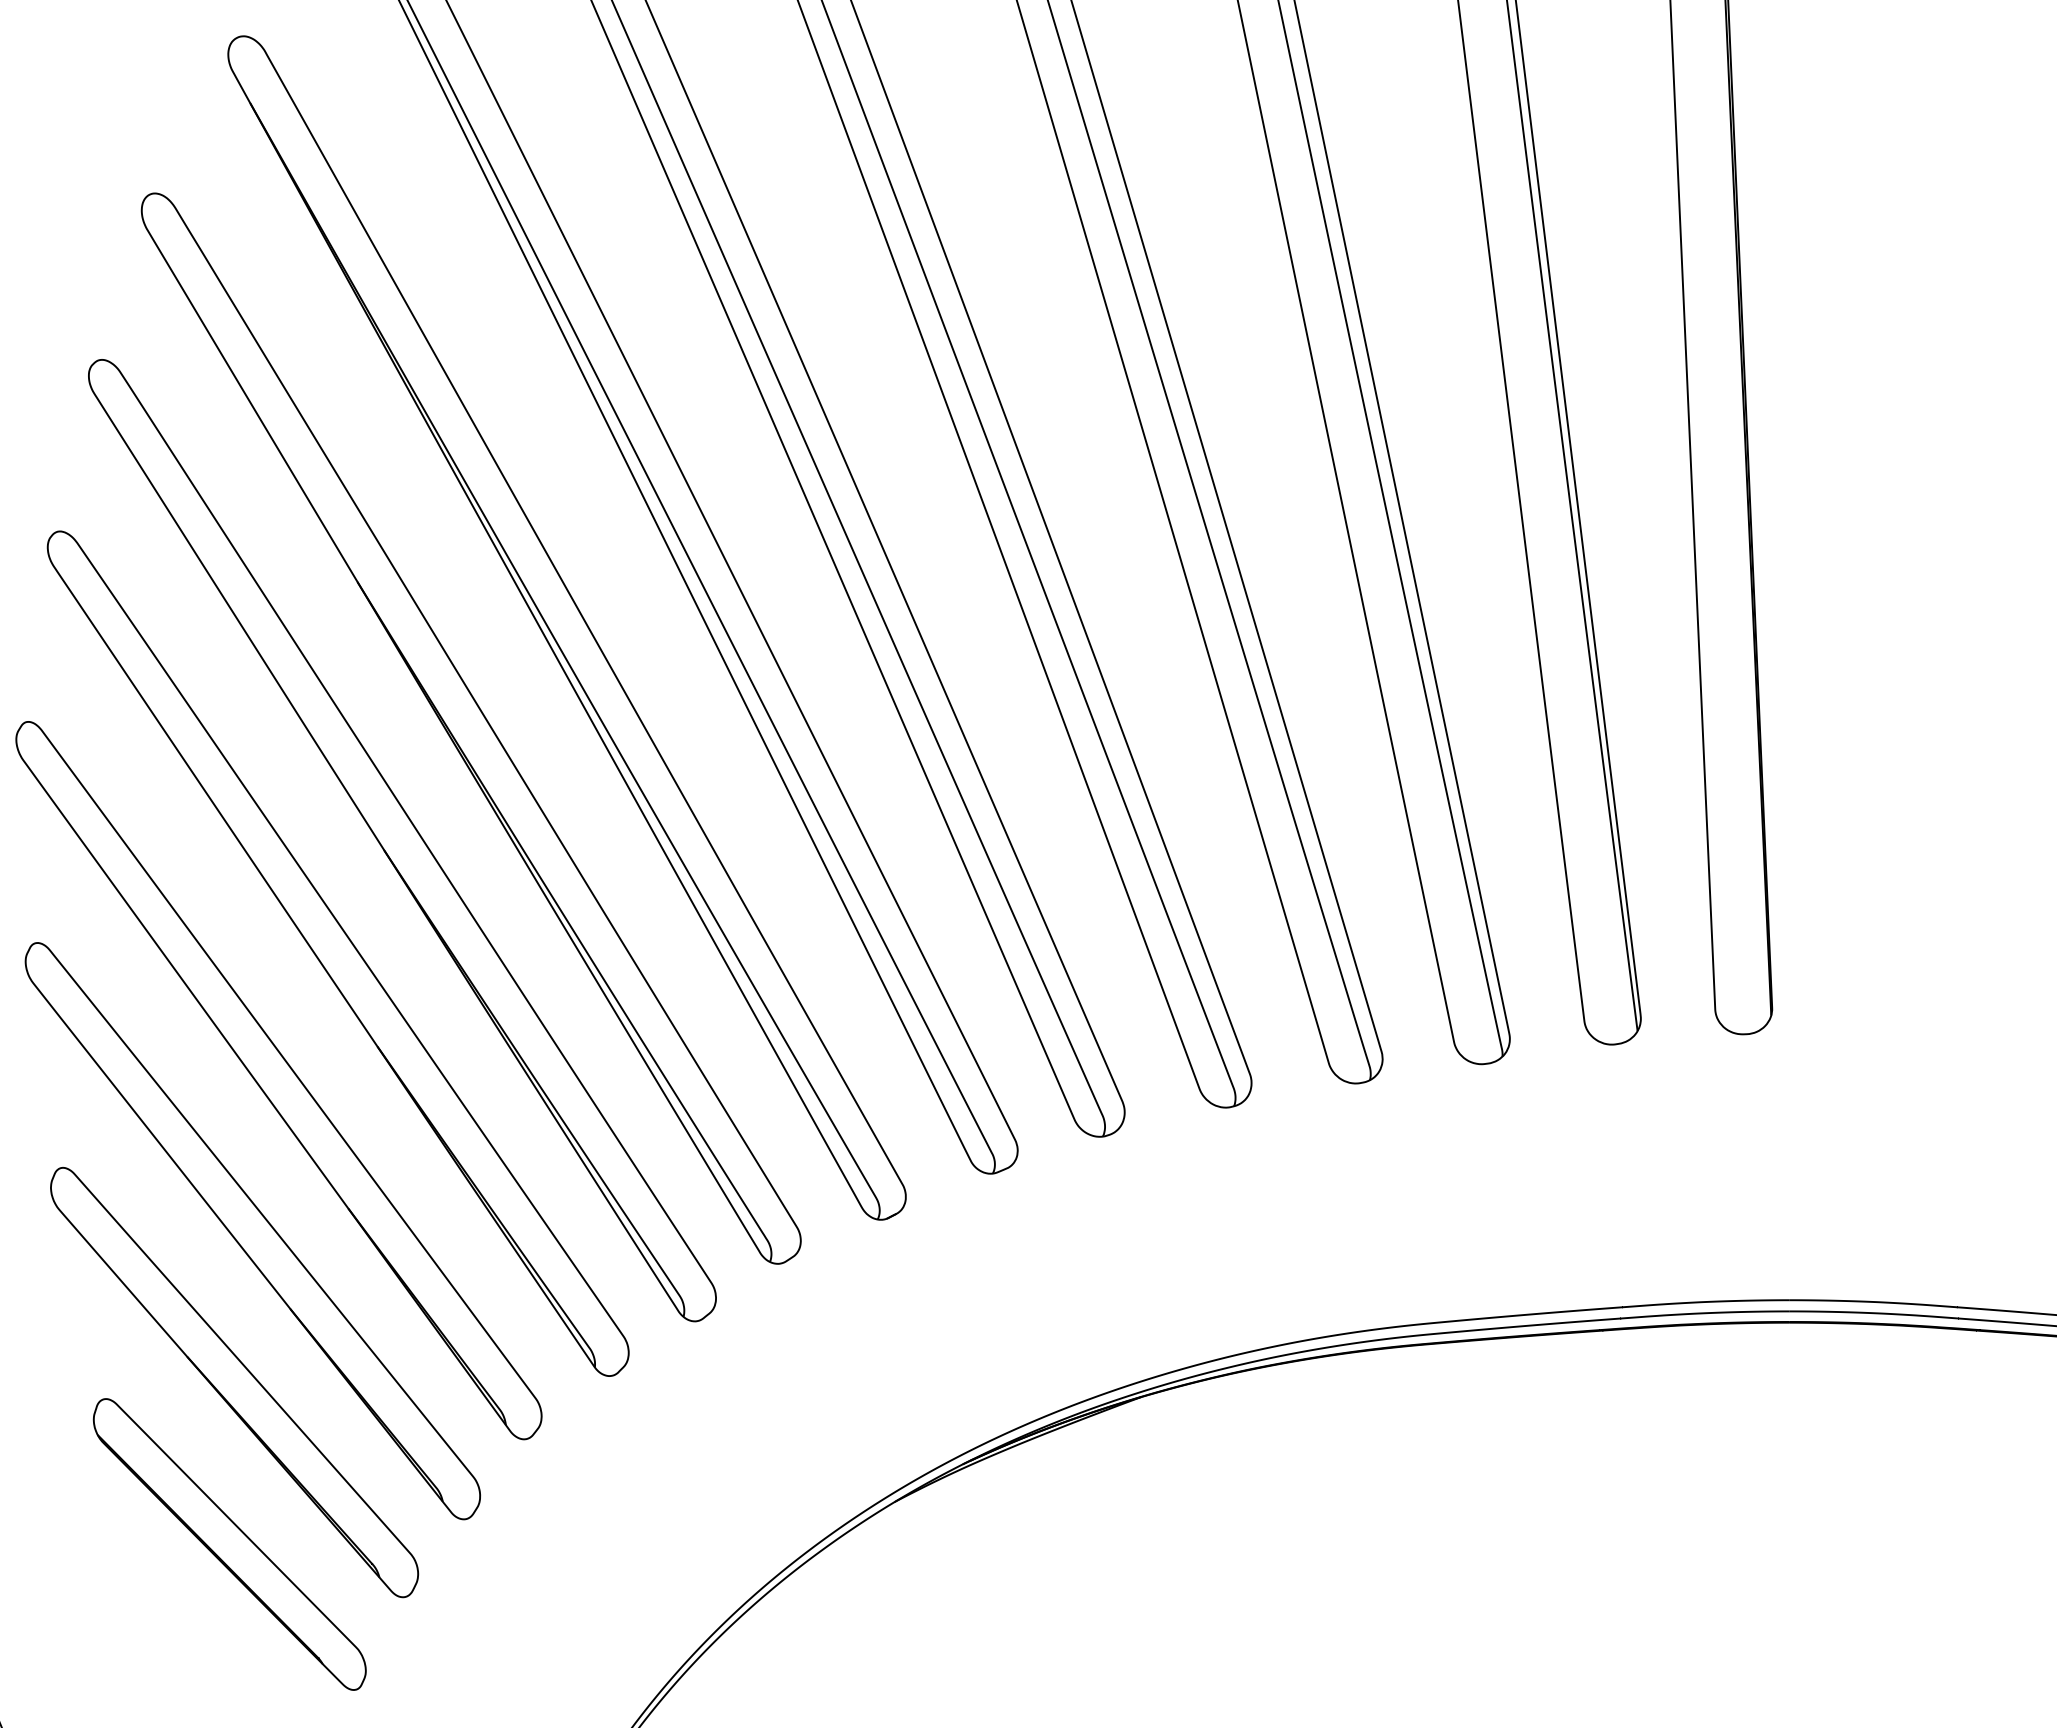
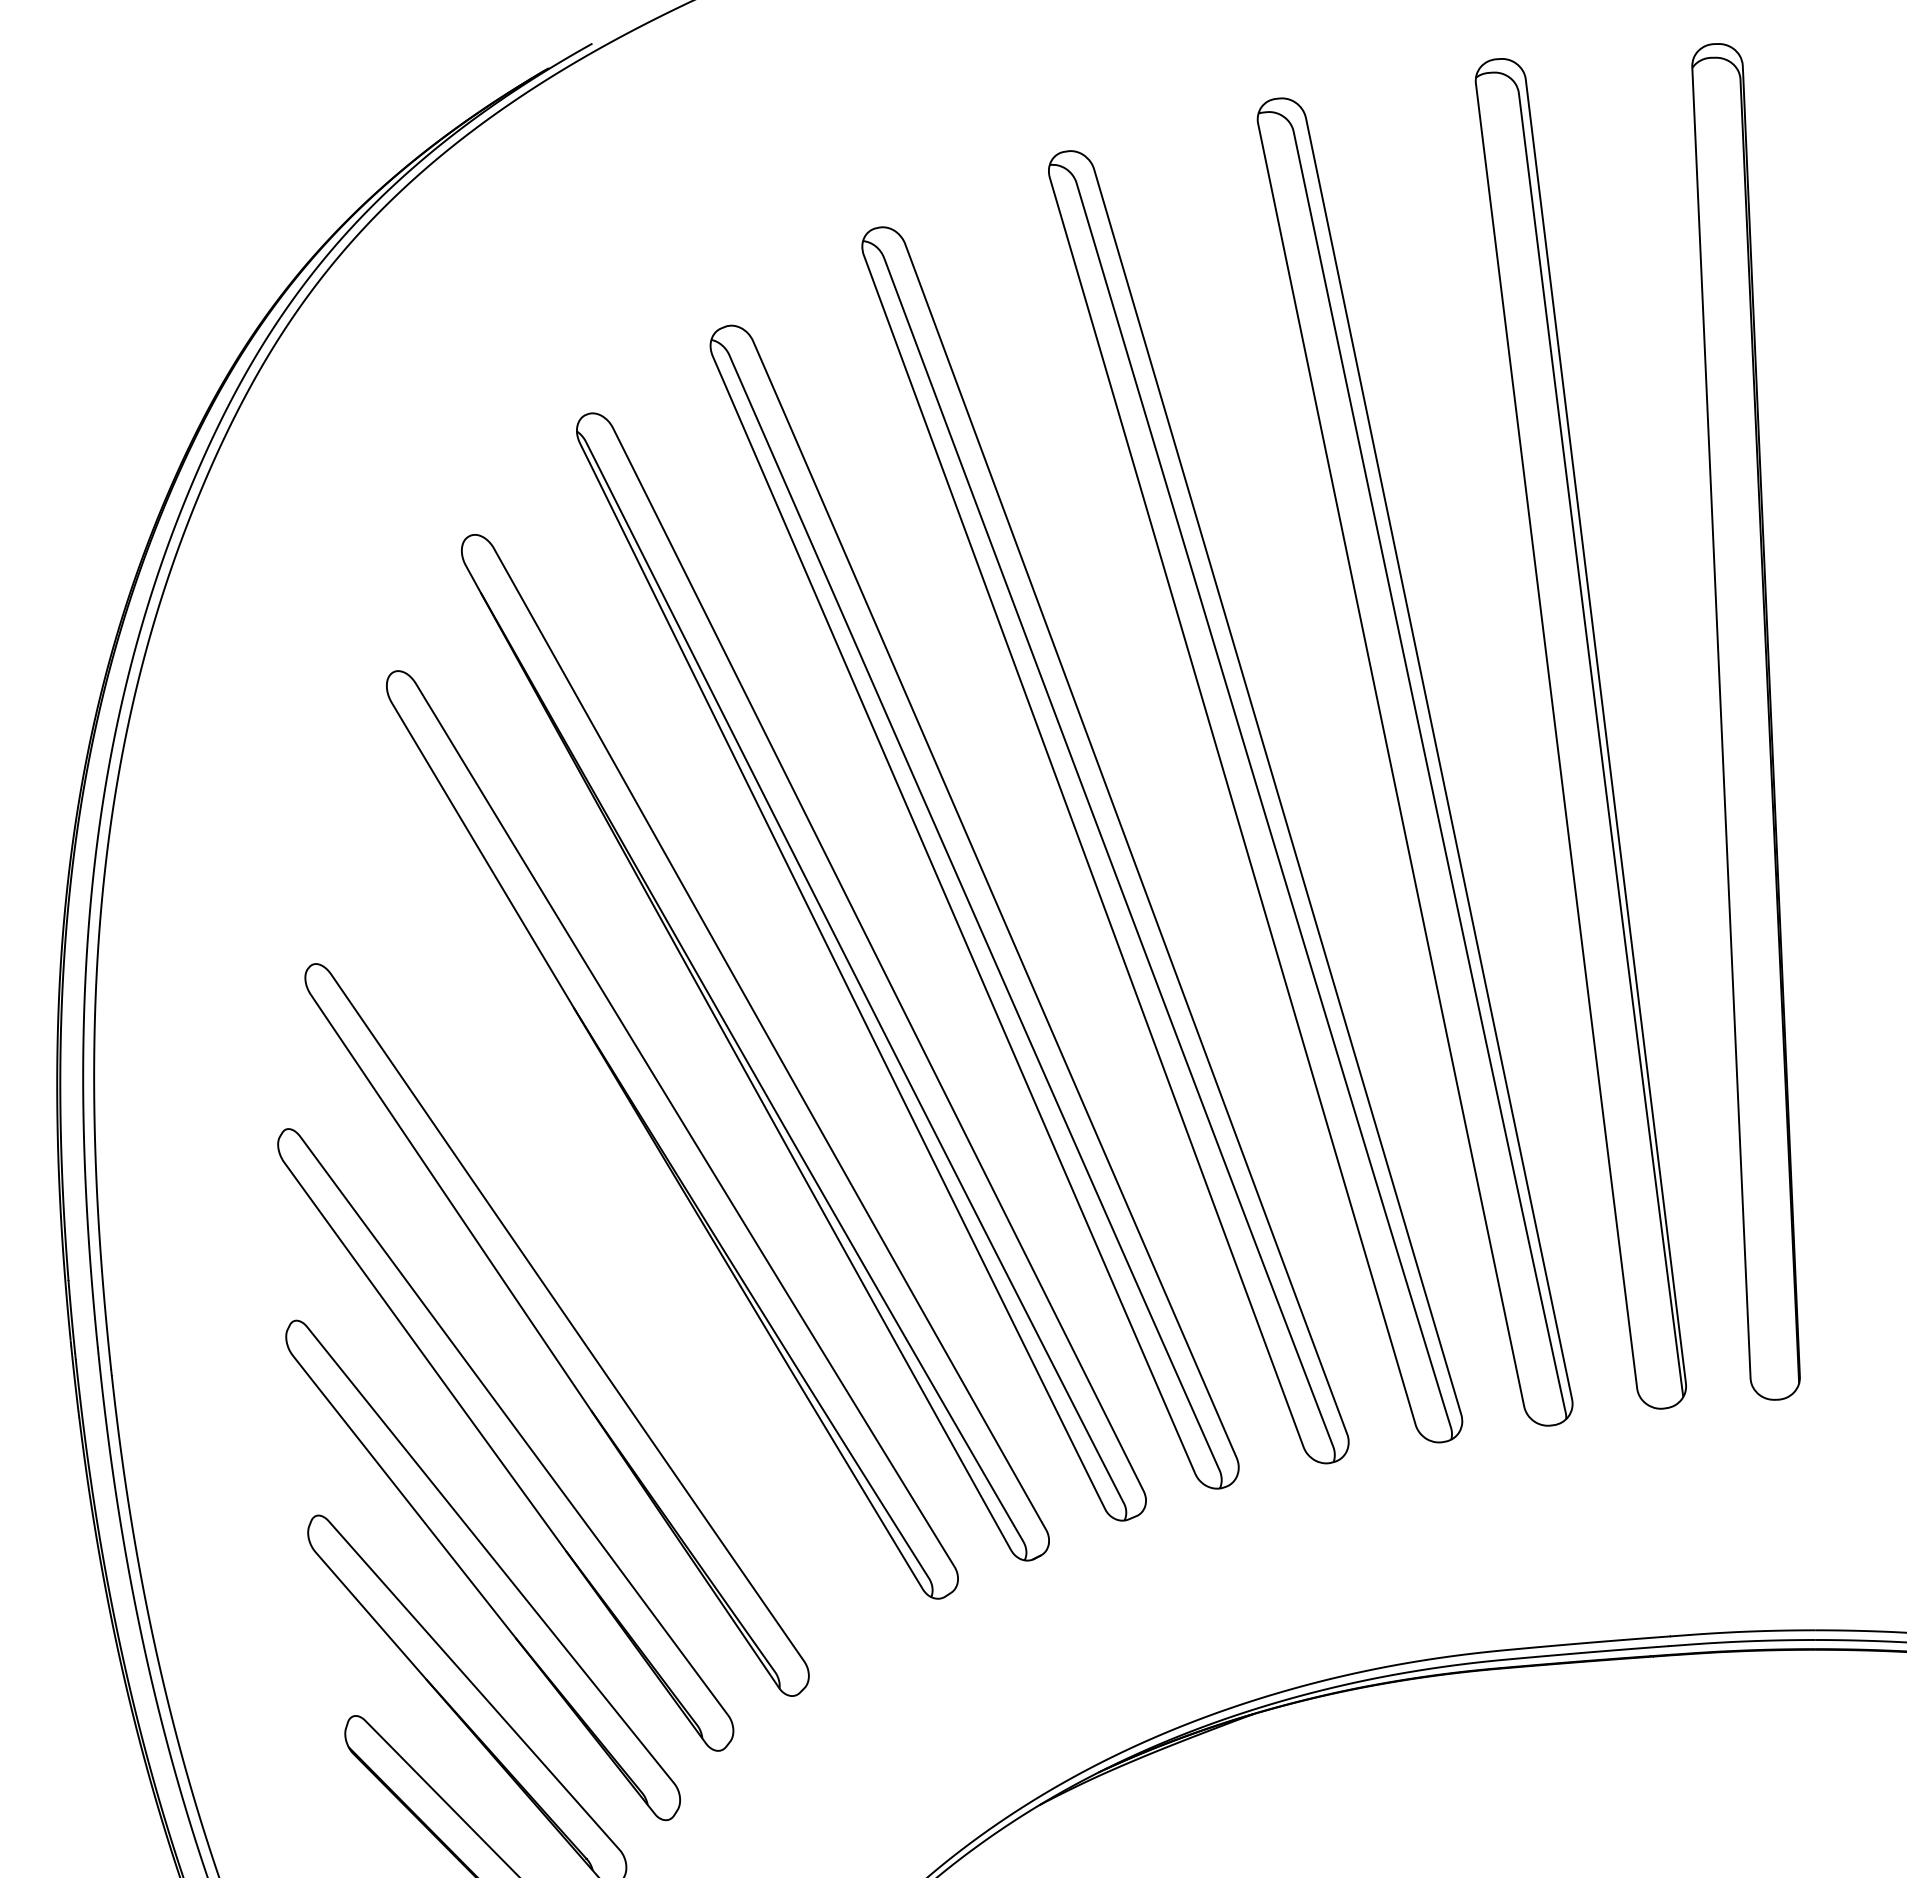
part: (402, 840) -> (612, 1231), removed

